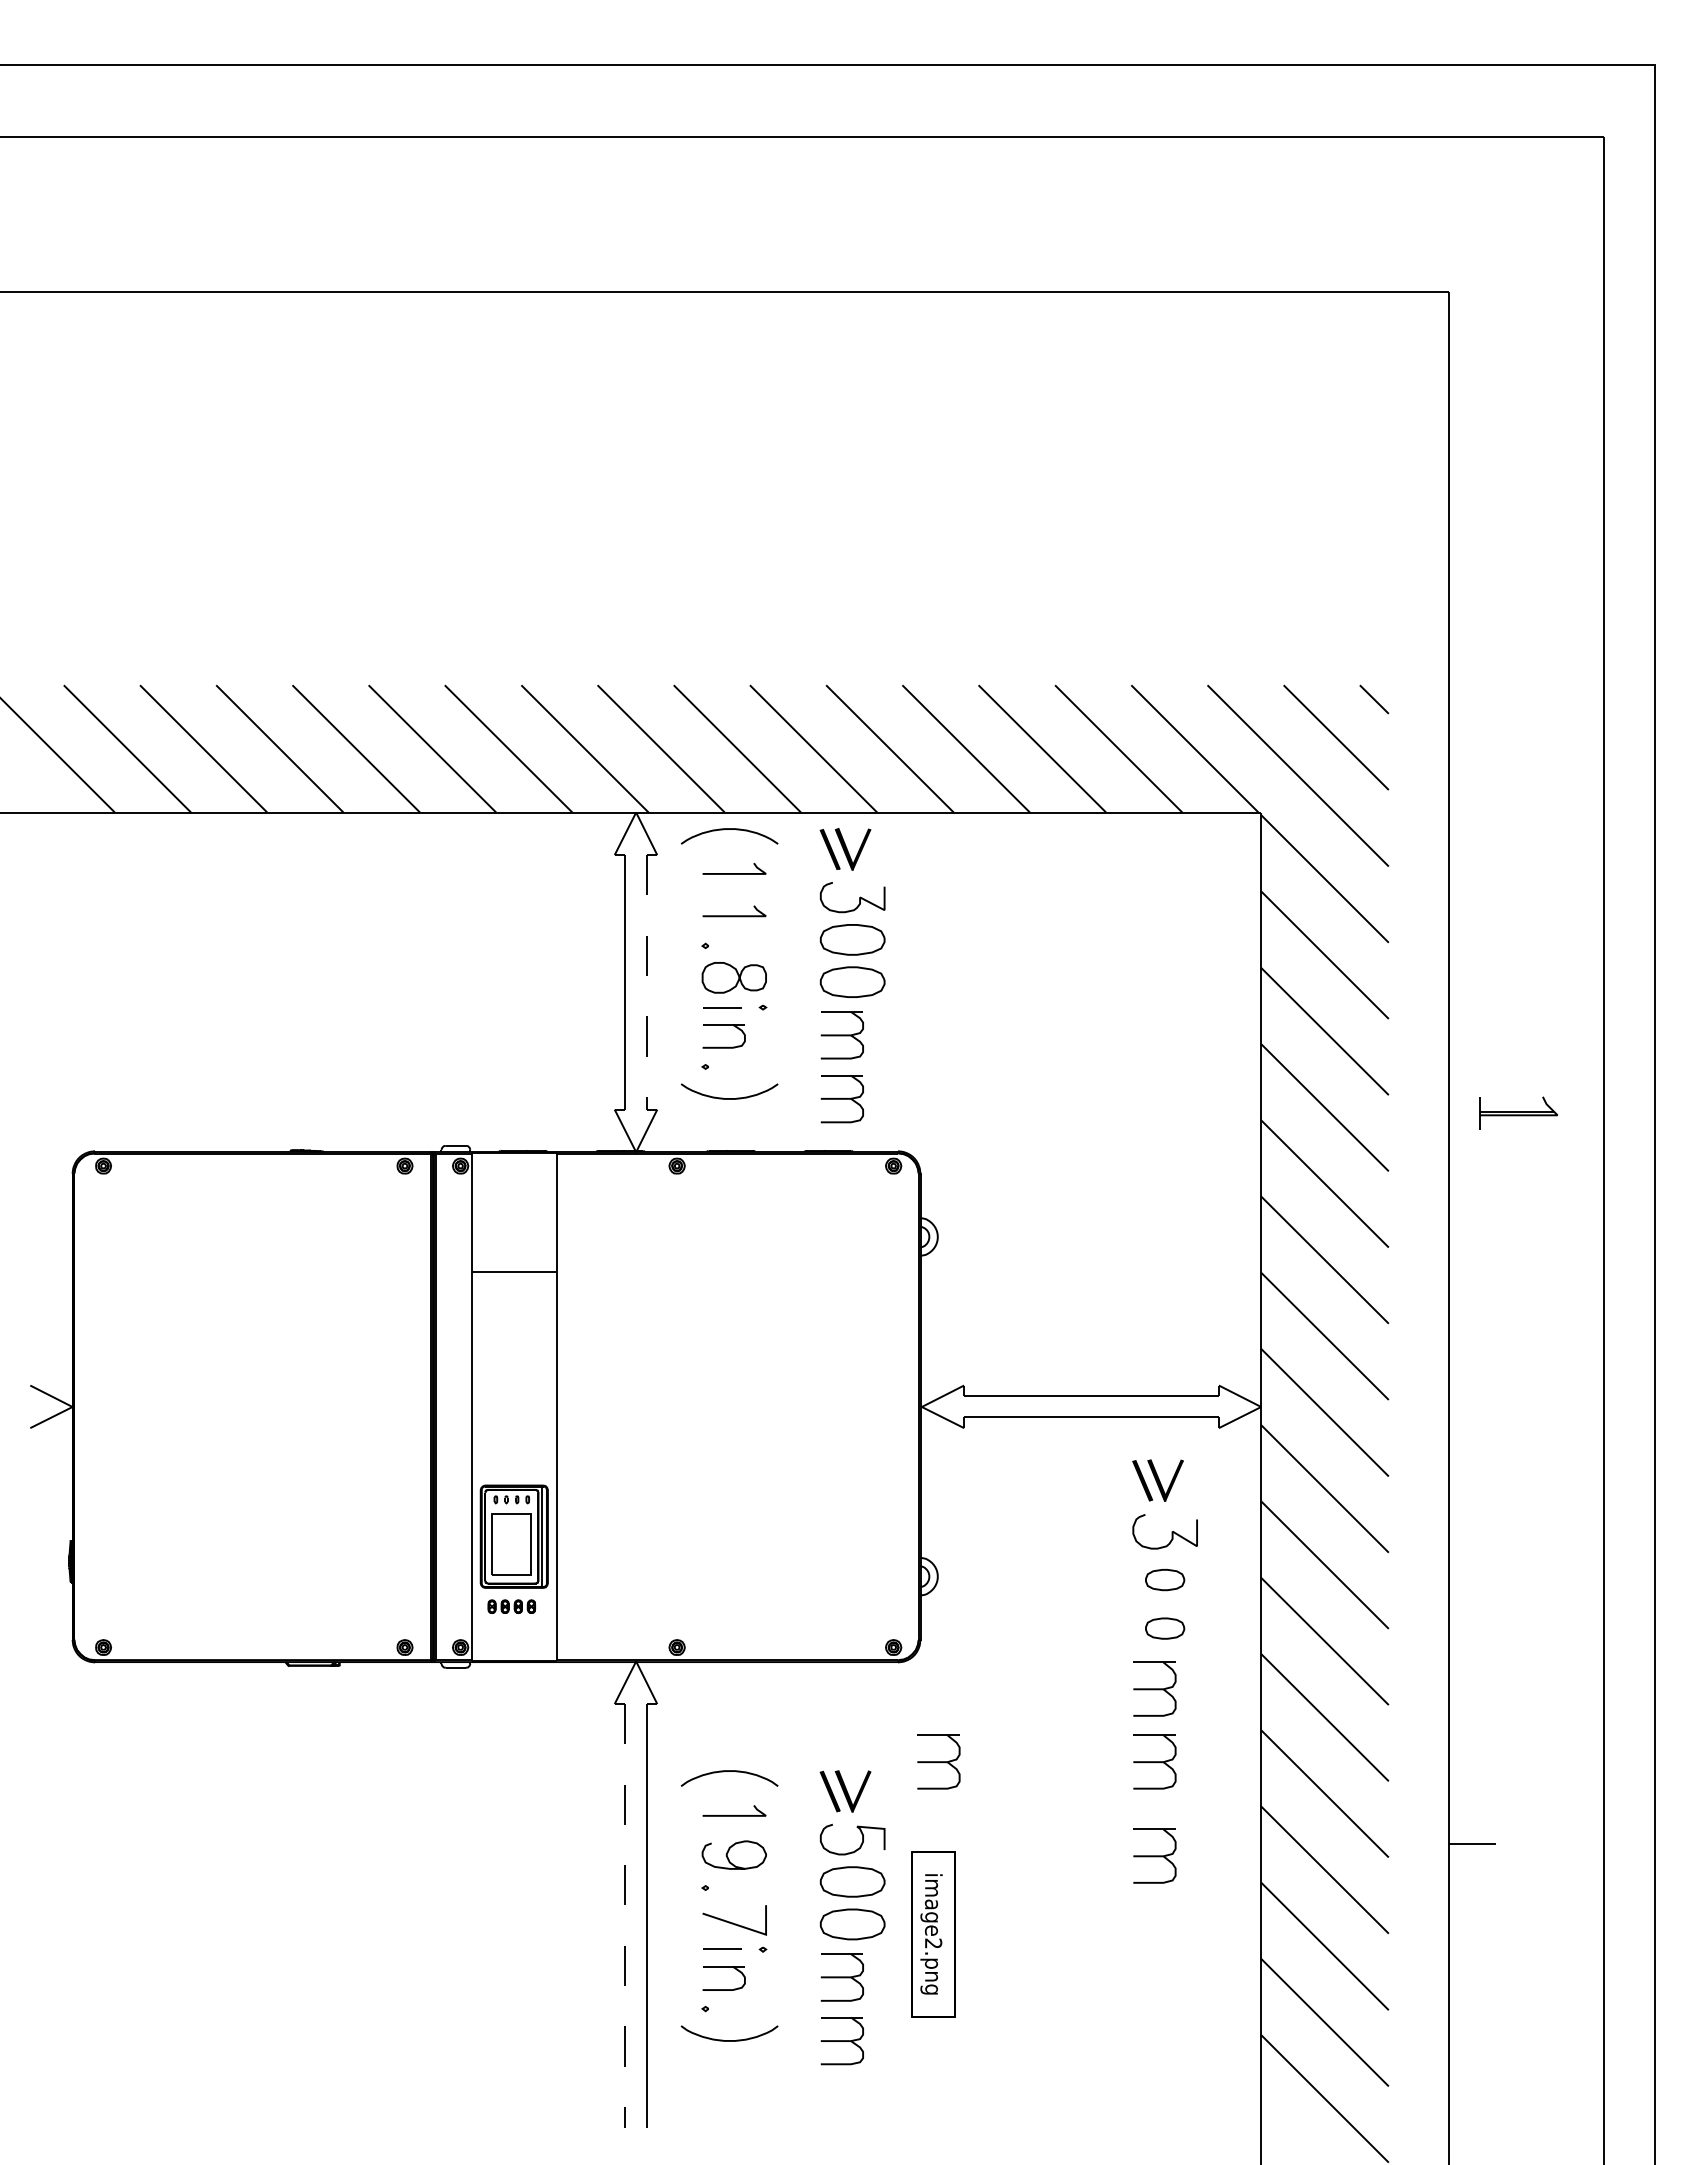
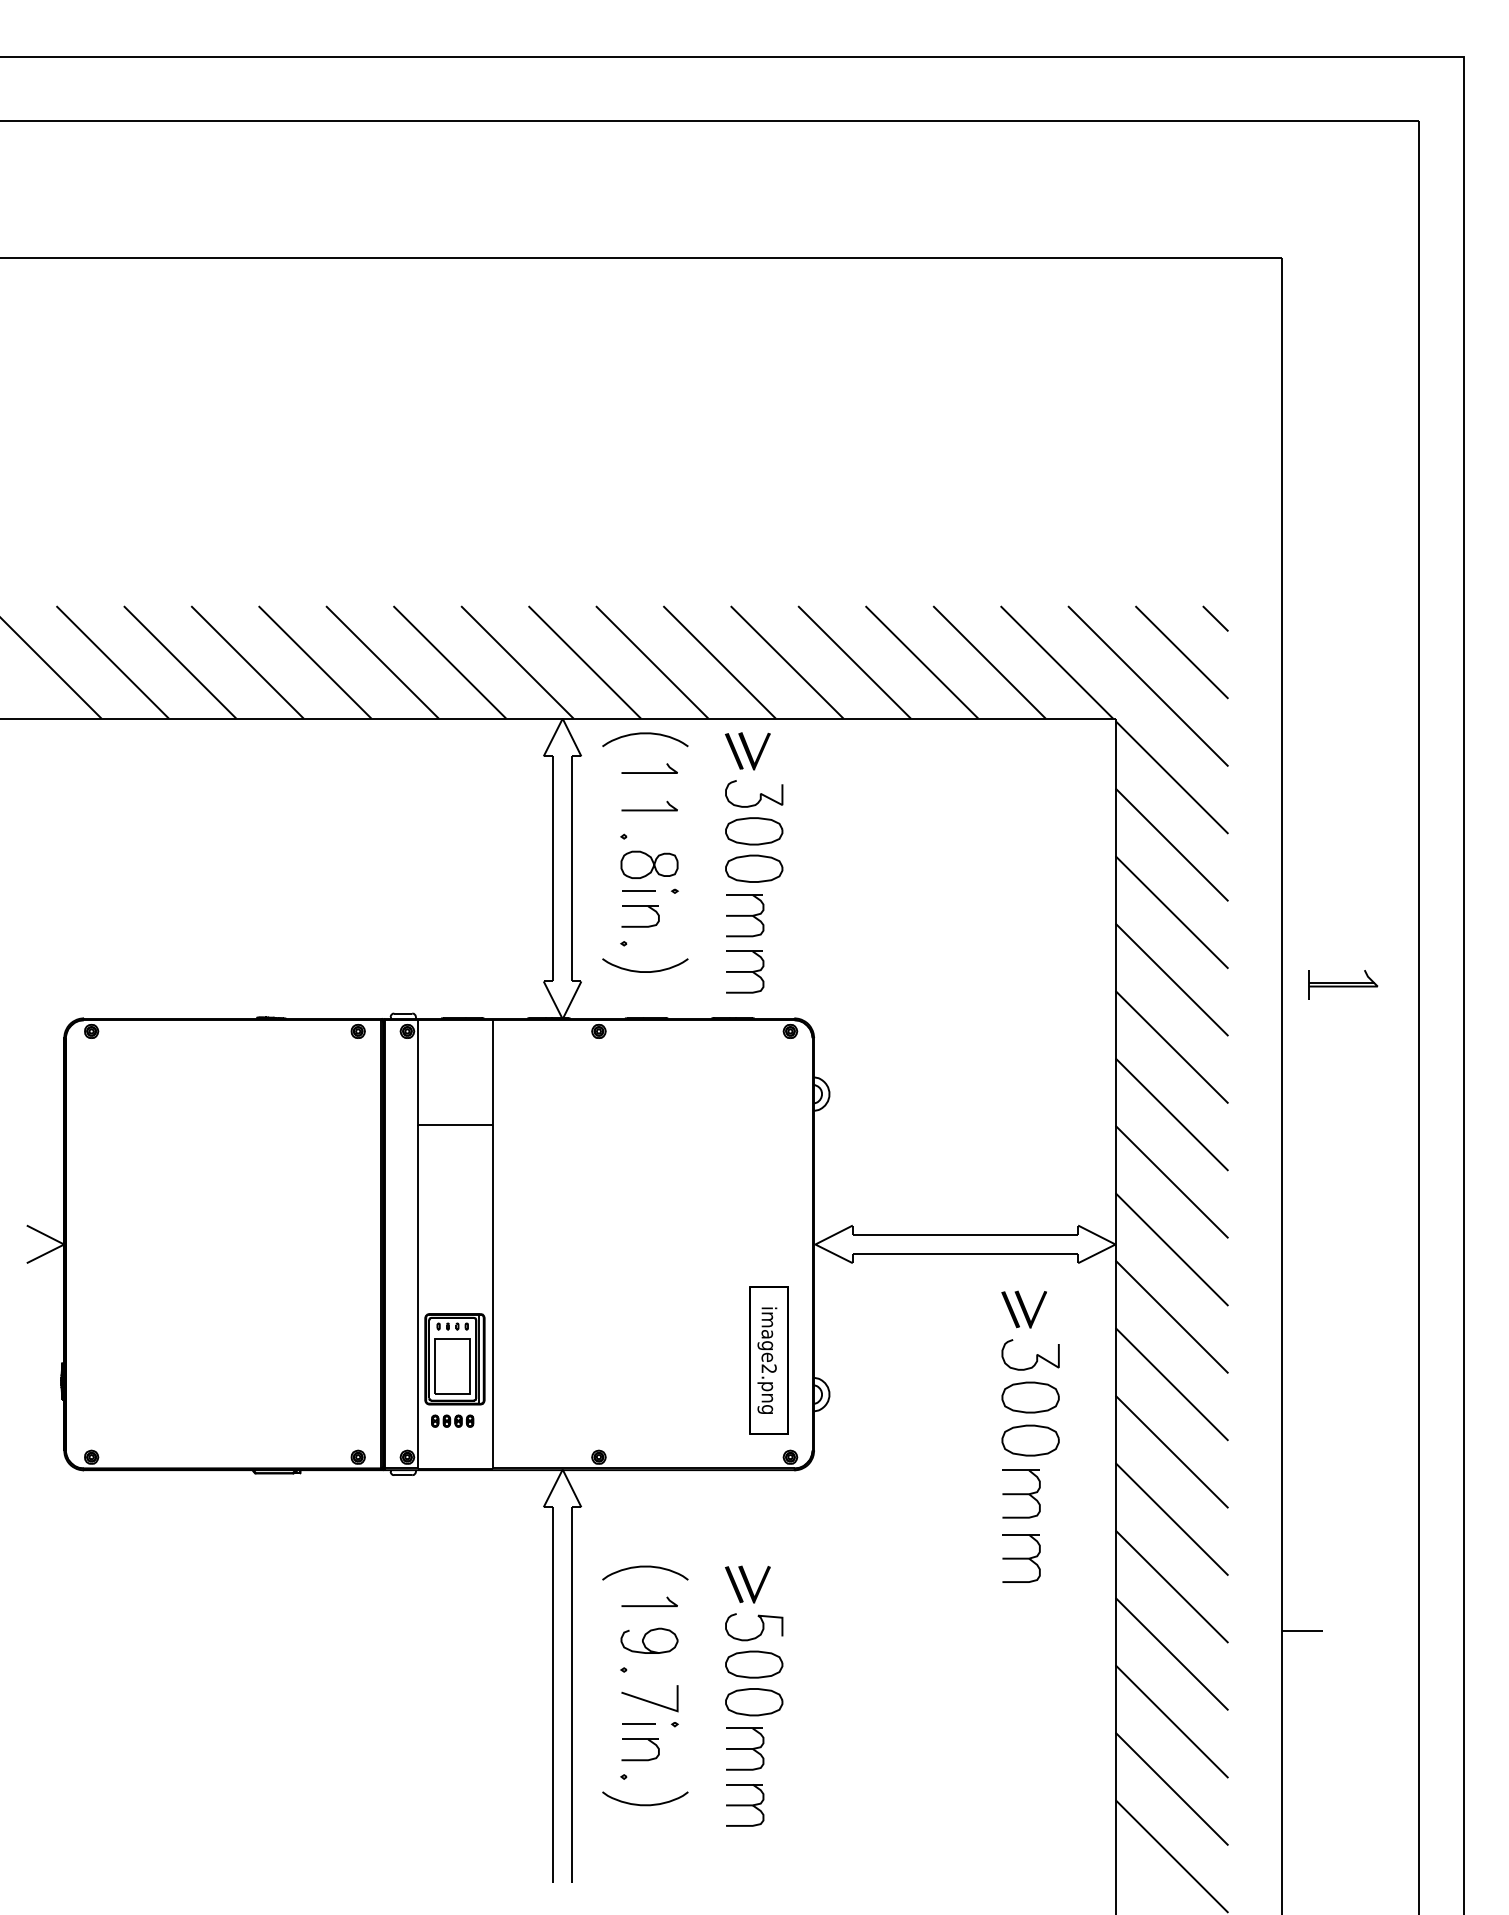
line: (646, 982) -> (571, 869), dashed -> solid
part: (1164, 1579) -> (1030, 1397), size x1.67
part: (1164, 1628) -> (1030, 1440), size x1.67
part: (938, 1761) -> (830, 1558), removed
part: (1154, 1855) -> (1021, 1641), removed
line: (625, 1916) -> (553, 1695), dashed -> solid
part: (933, 1934) -> (769, 1360), moved

